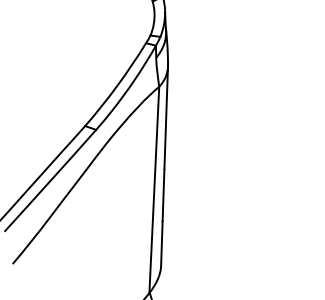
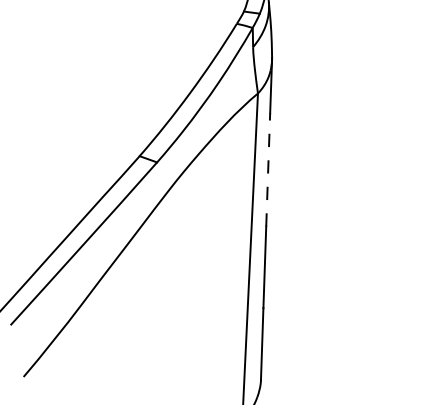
line: (165, 133) -> (267, 168), solid -> dashed

